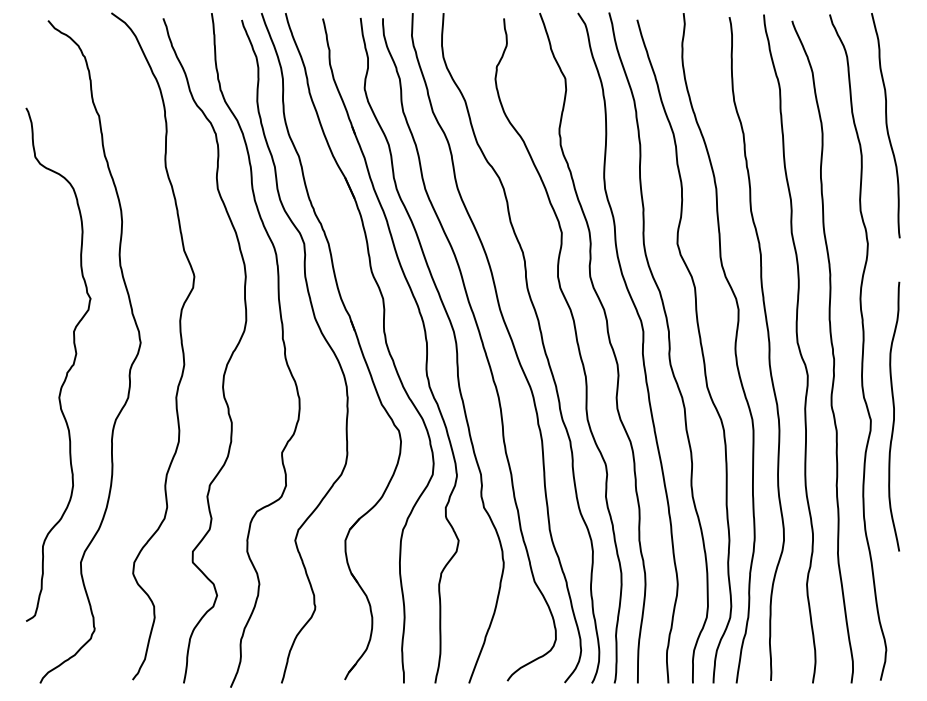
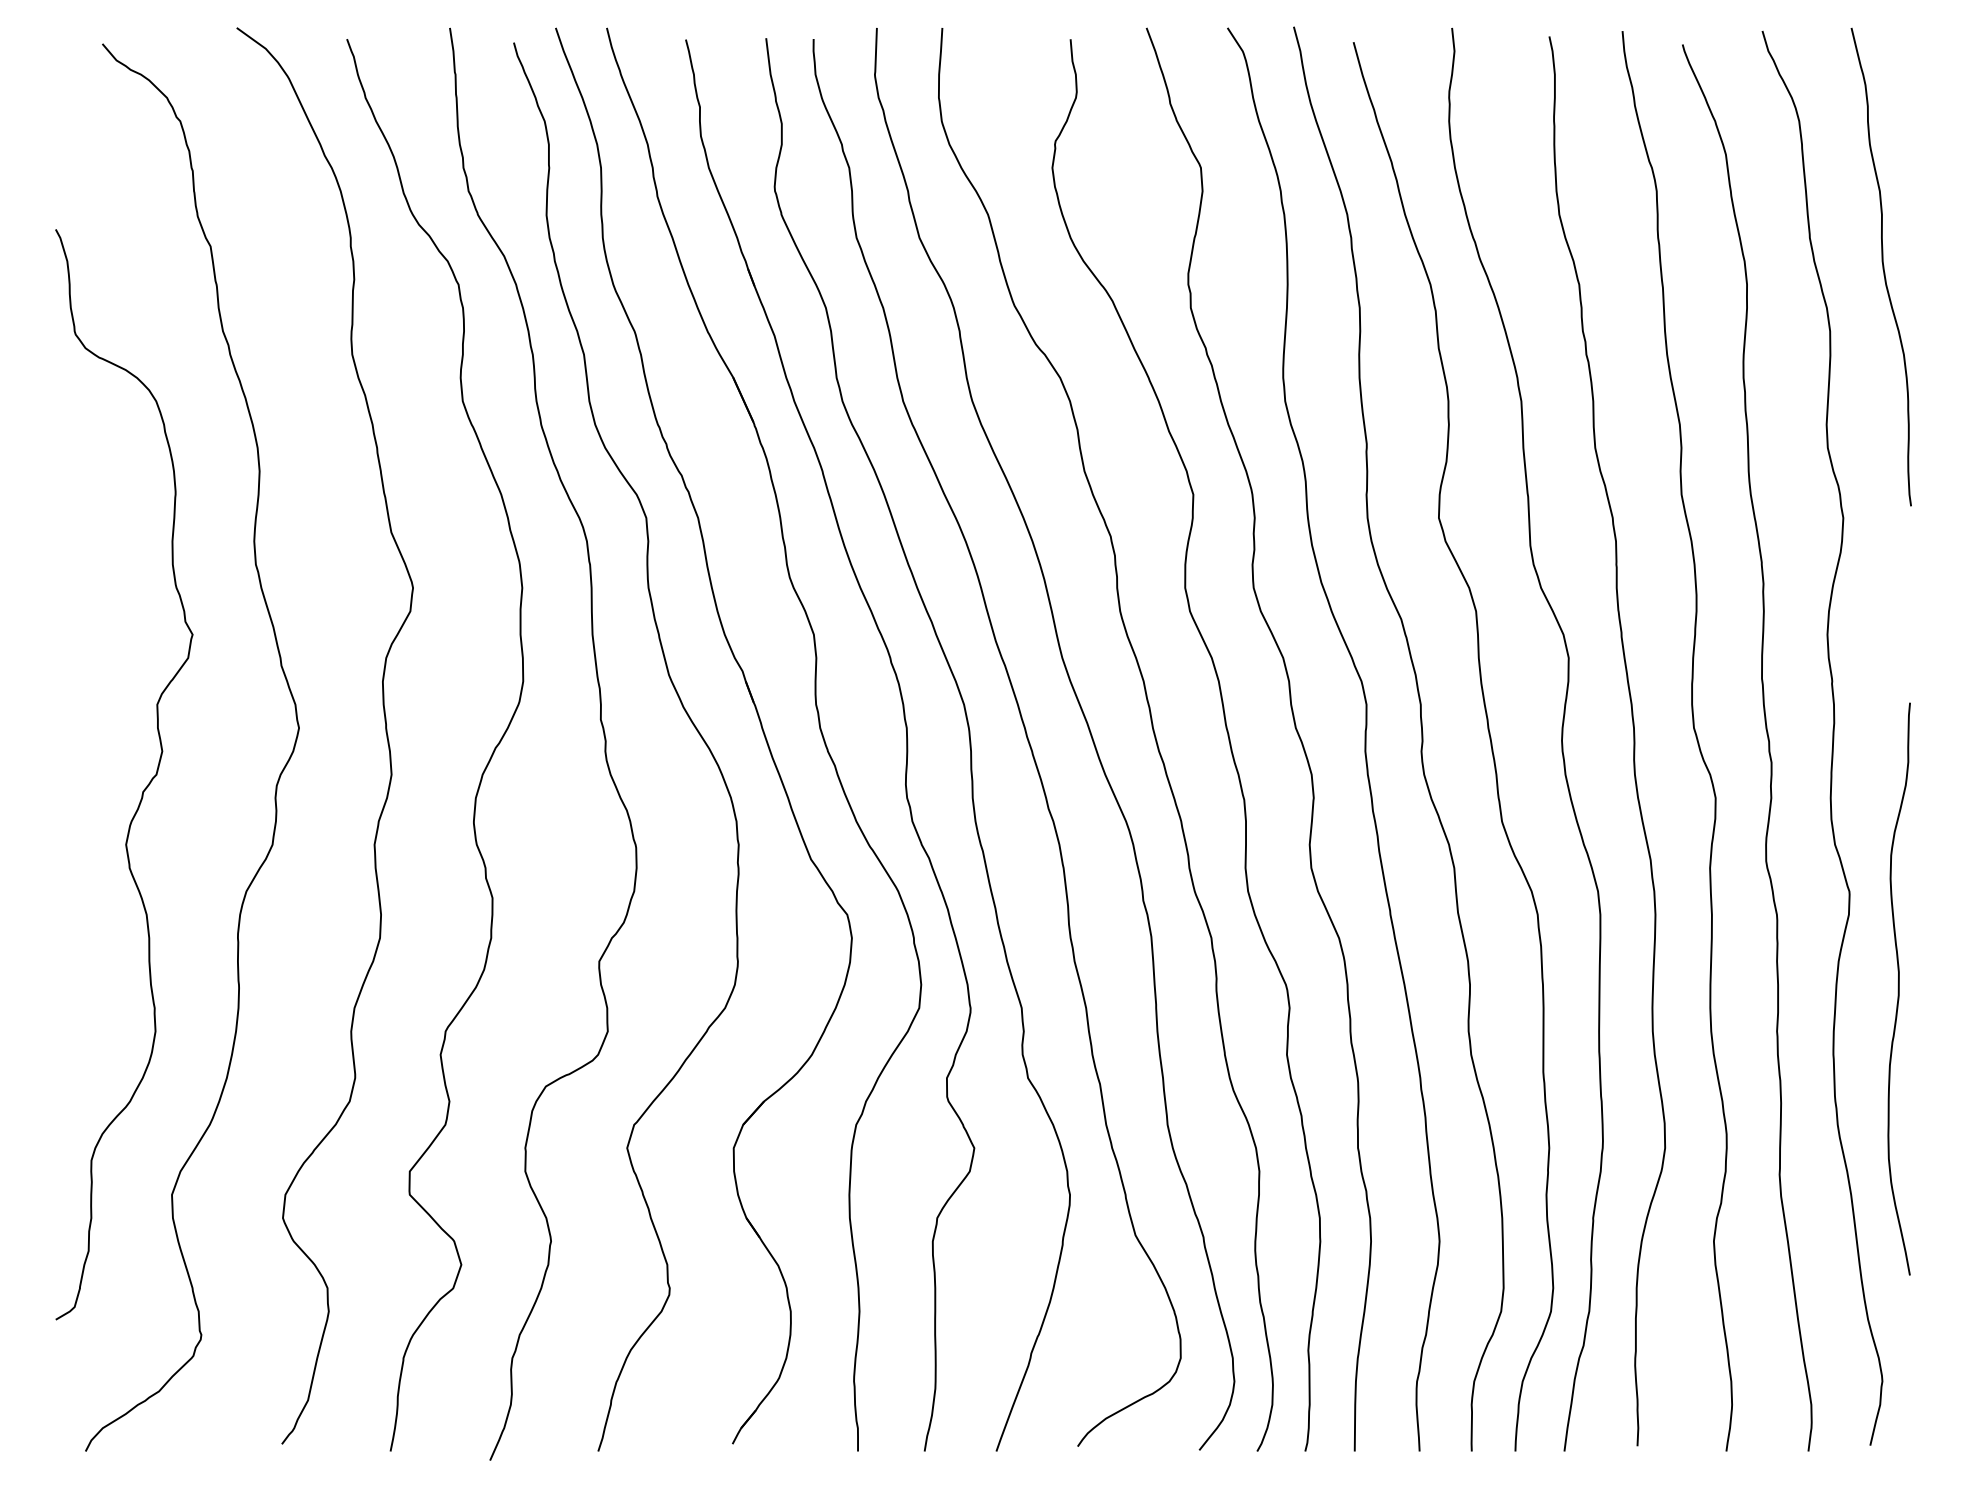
curve: (894, 416) -> (1899, 988), moved

